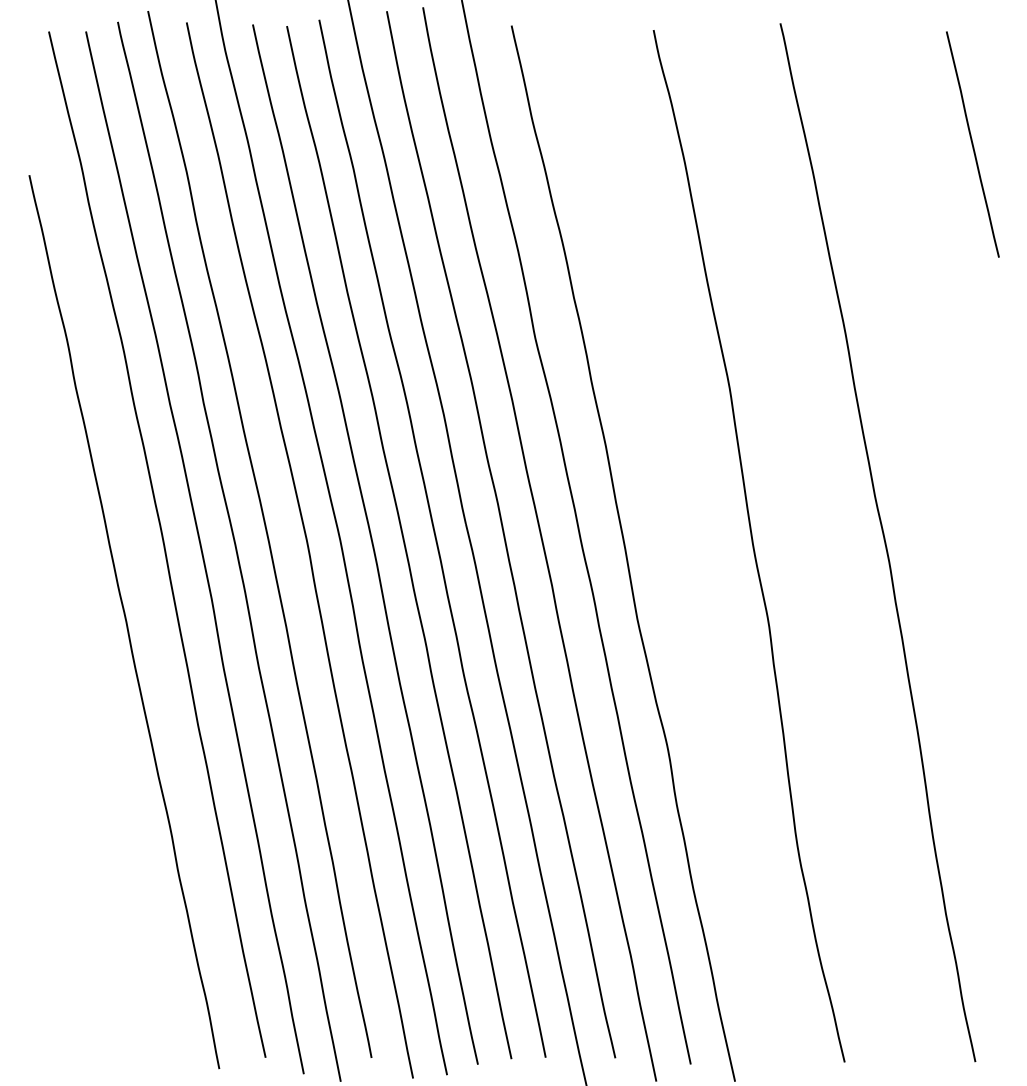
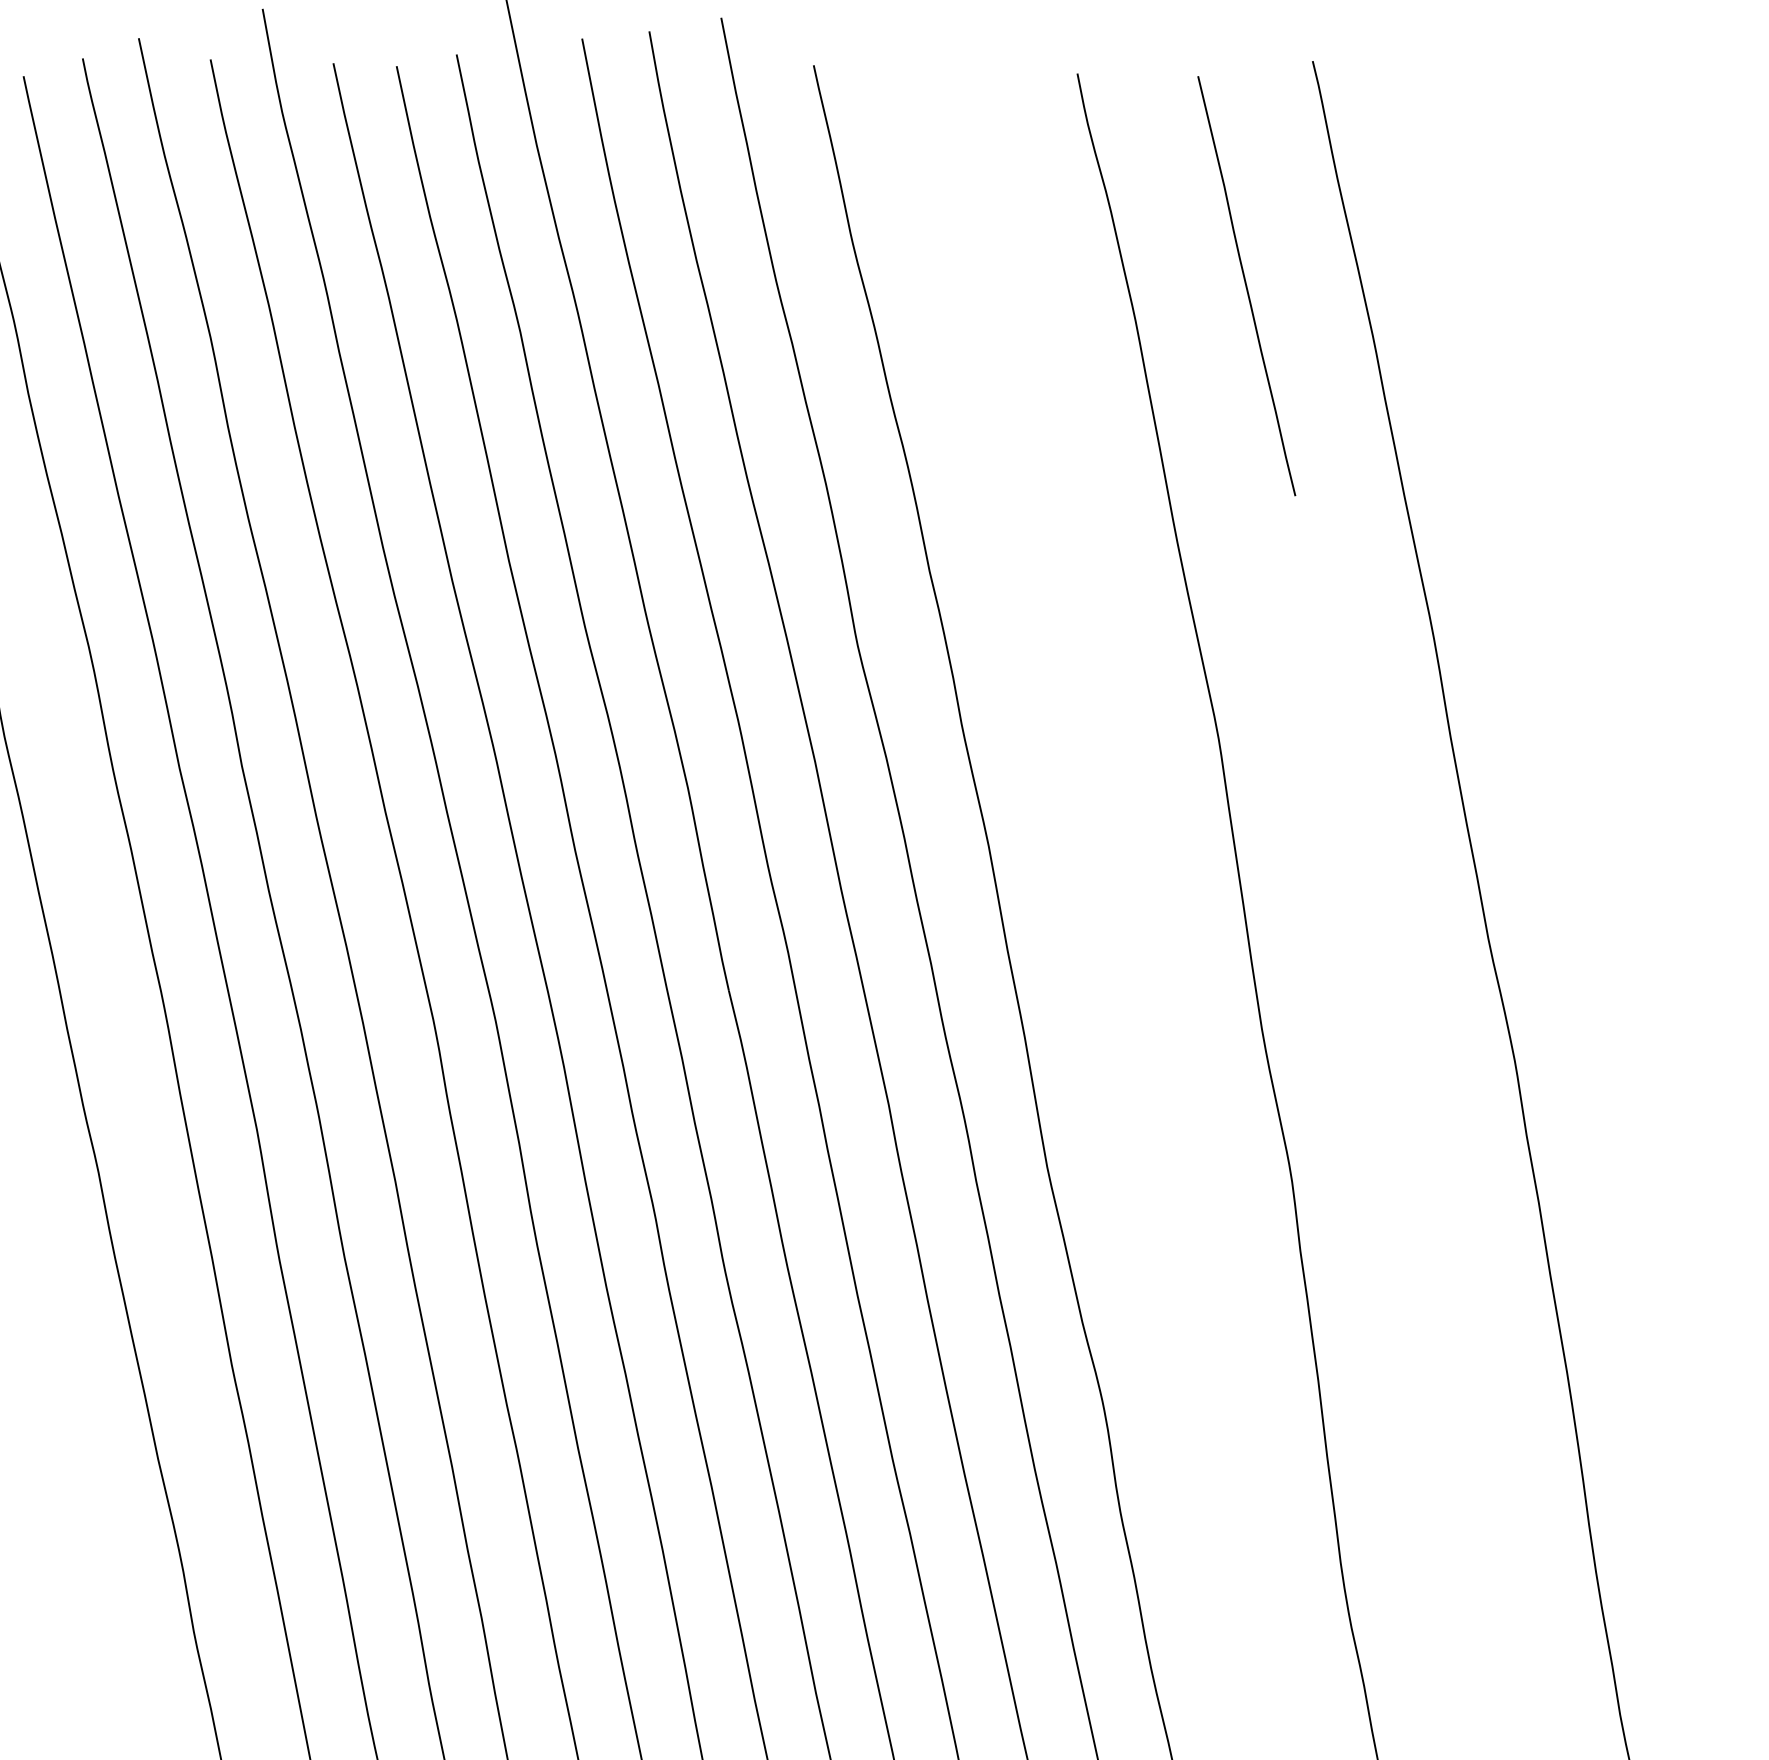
line: (972, 144) -> (1246, 286), moved

